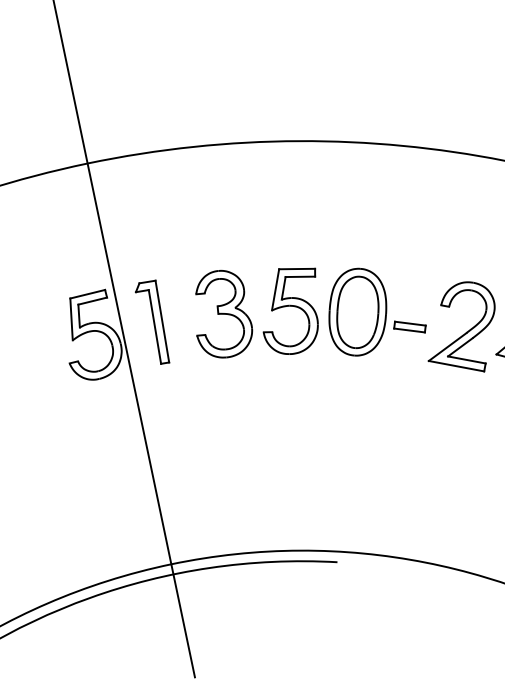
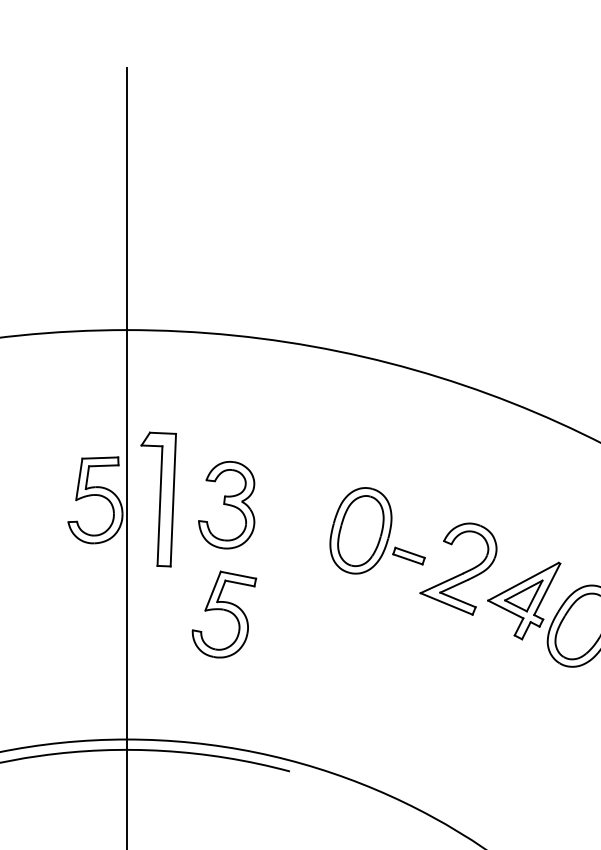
part: (291, 310) -> (224, 614), moved
part: (153, 322) -> (158, 499), size x1.6

